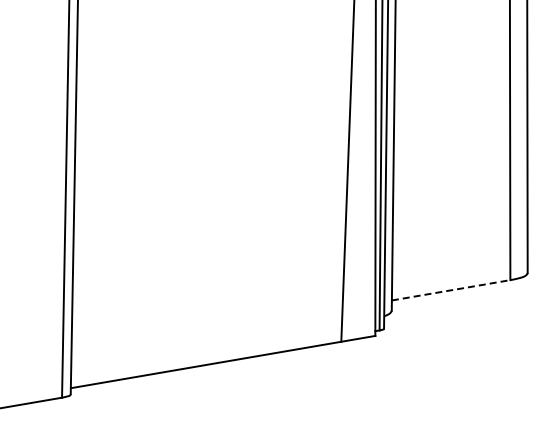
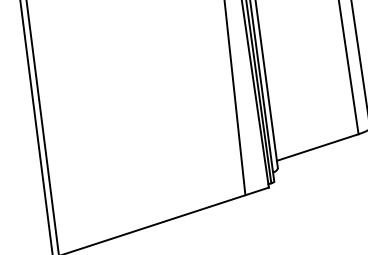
line: (451, 290) -> (318, 147), dashed -> solid

